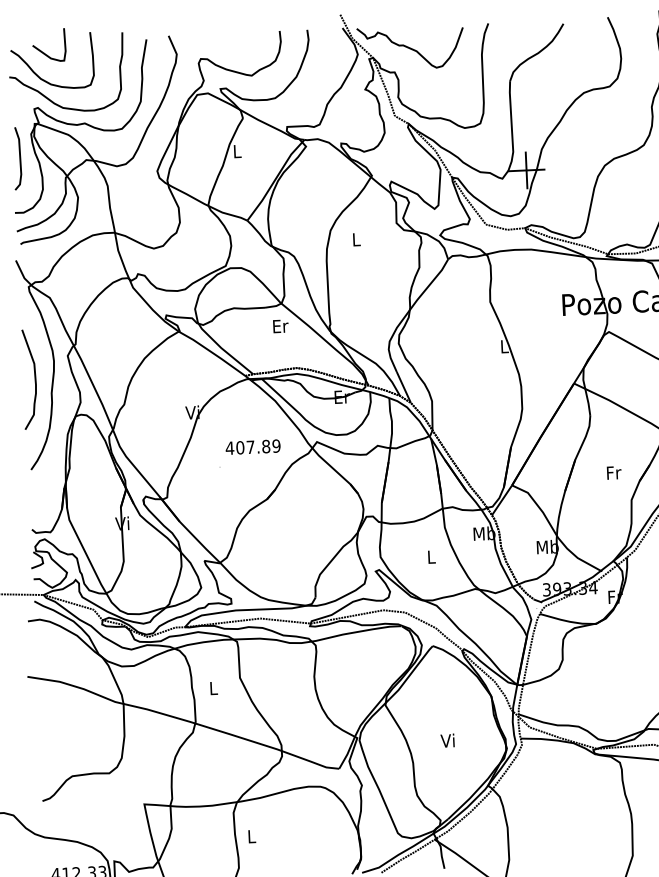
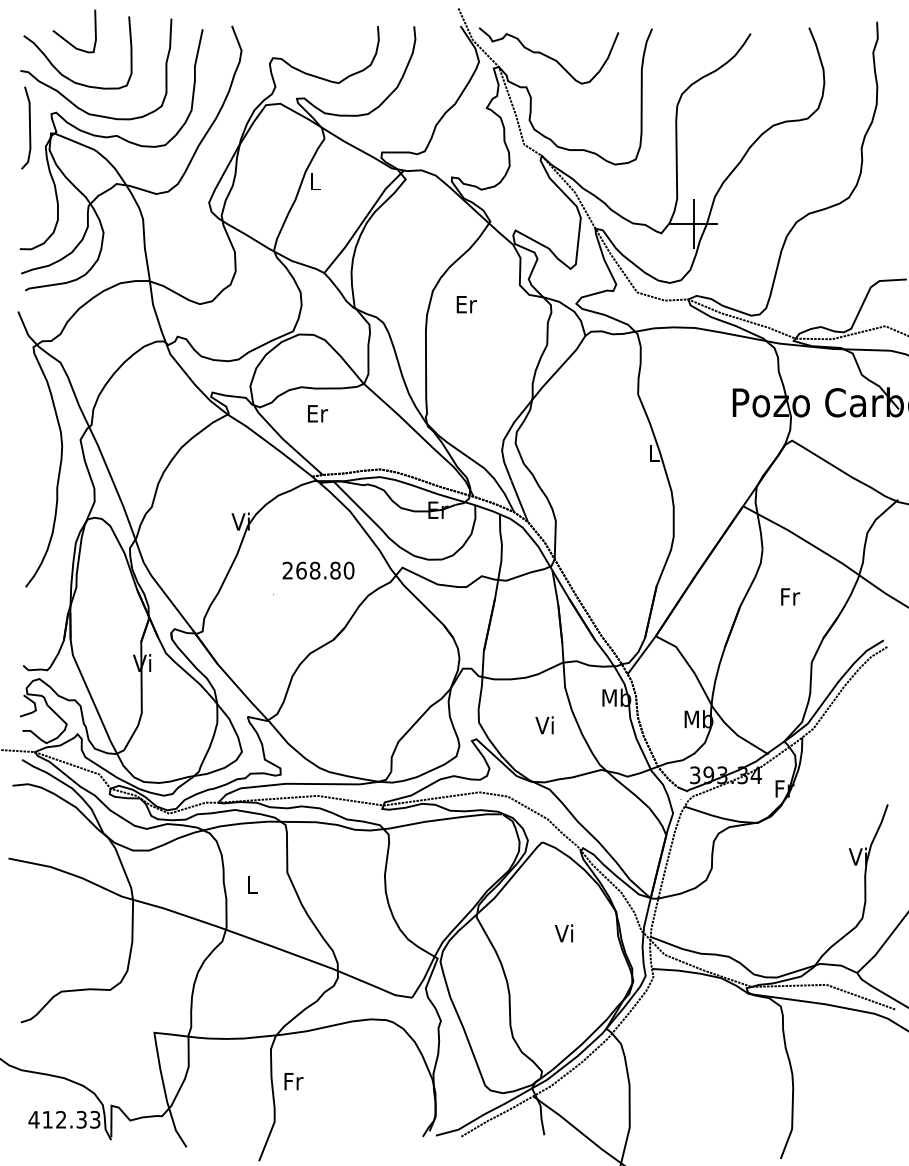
line: (19, 158) -> (29, 127), moved
text: (356, 239) -> (466, 304), L -> Er
text: (281, 326) -> (318, 413), moved
curve: (34, 376) -> (35, 465), removed
text: (253, 447) -> (318, 570), 407.89 -> 268.80
text: (614, 472) -> (790, 596), moved
text: (430, 557) -> (544, 725), L -> Vi
text: (447, 740) -> (563, 933), moved
text: (251, 836) -> (293, 1081), L -> Fr

